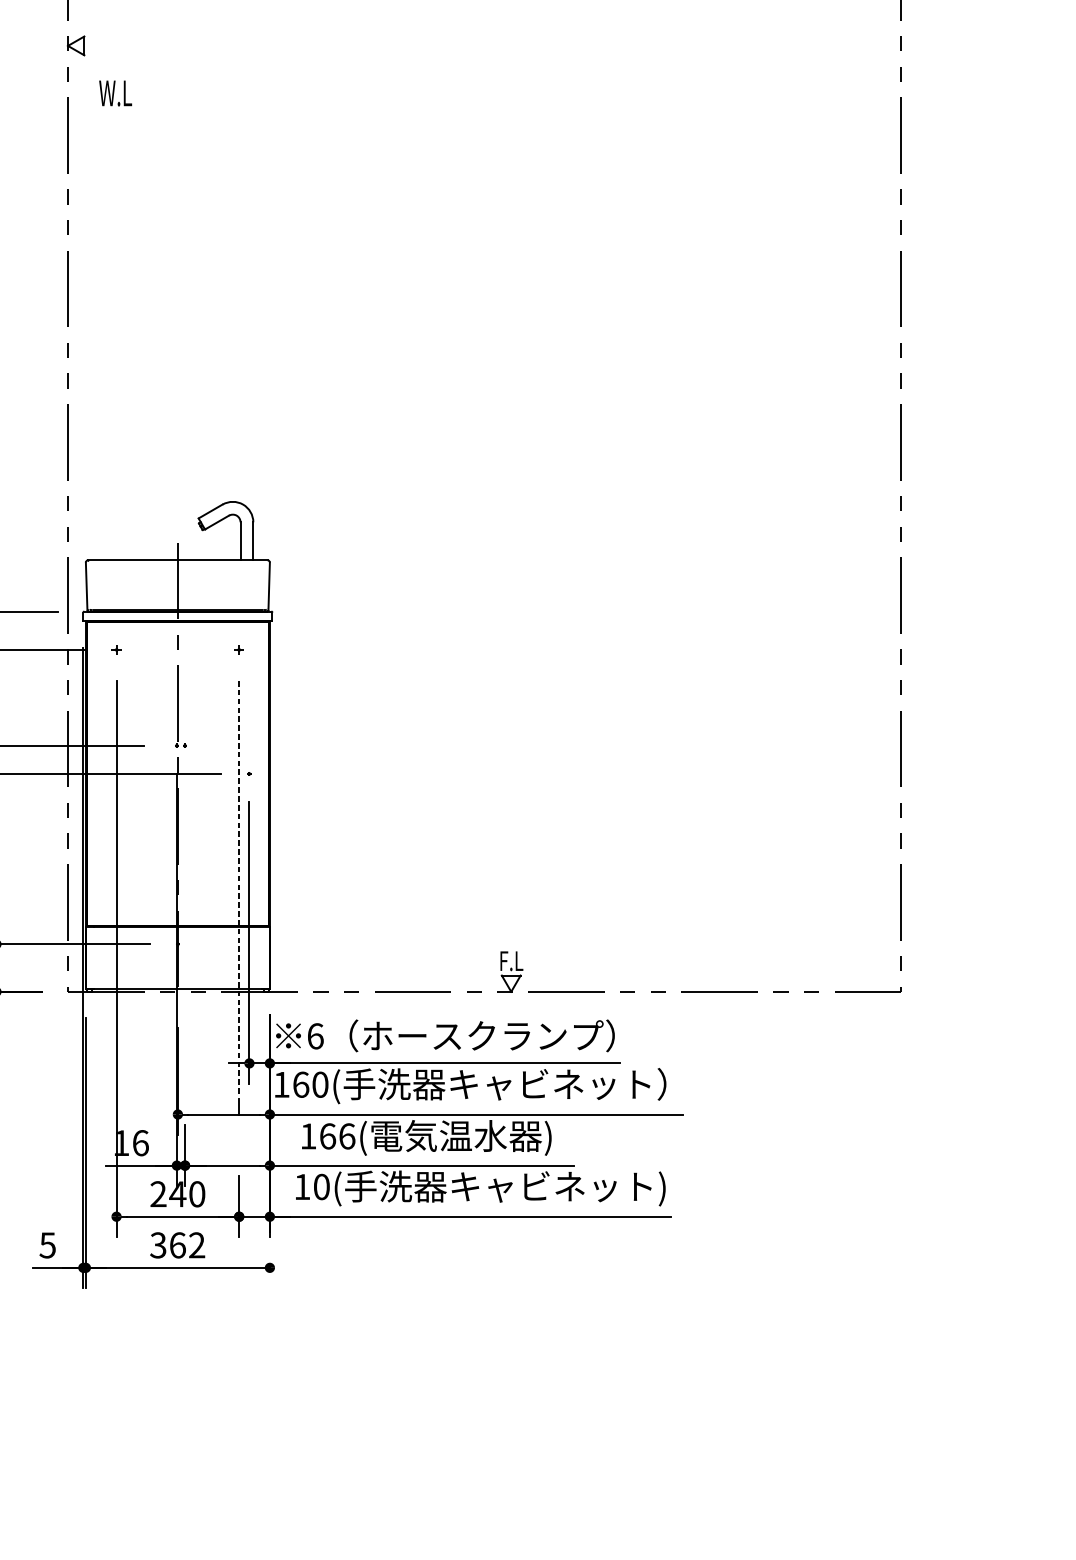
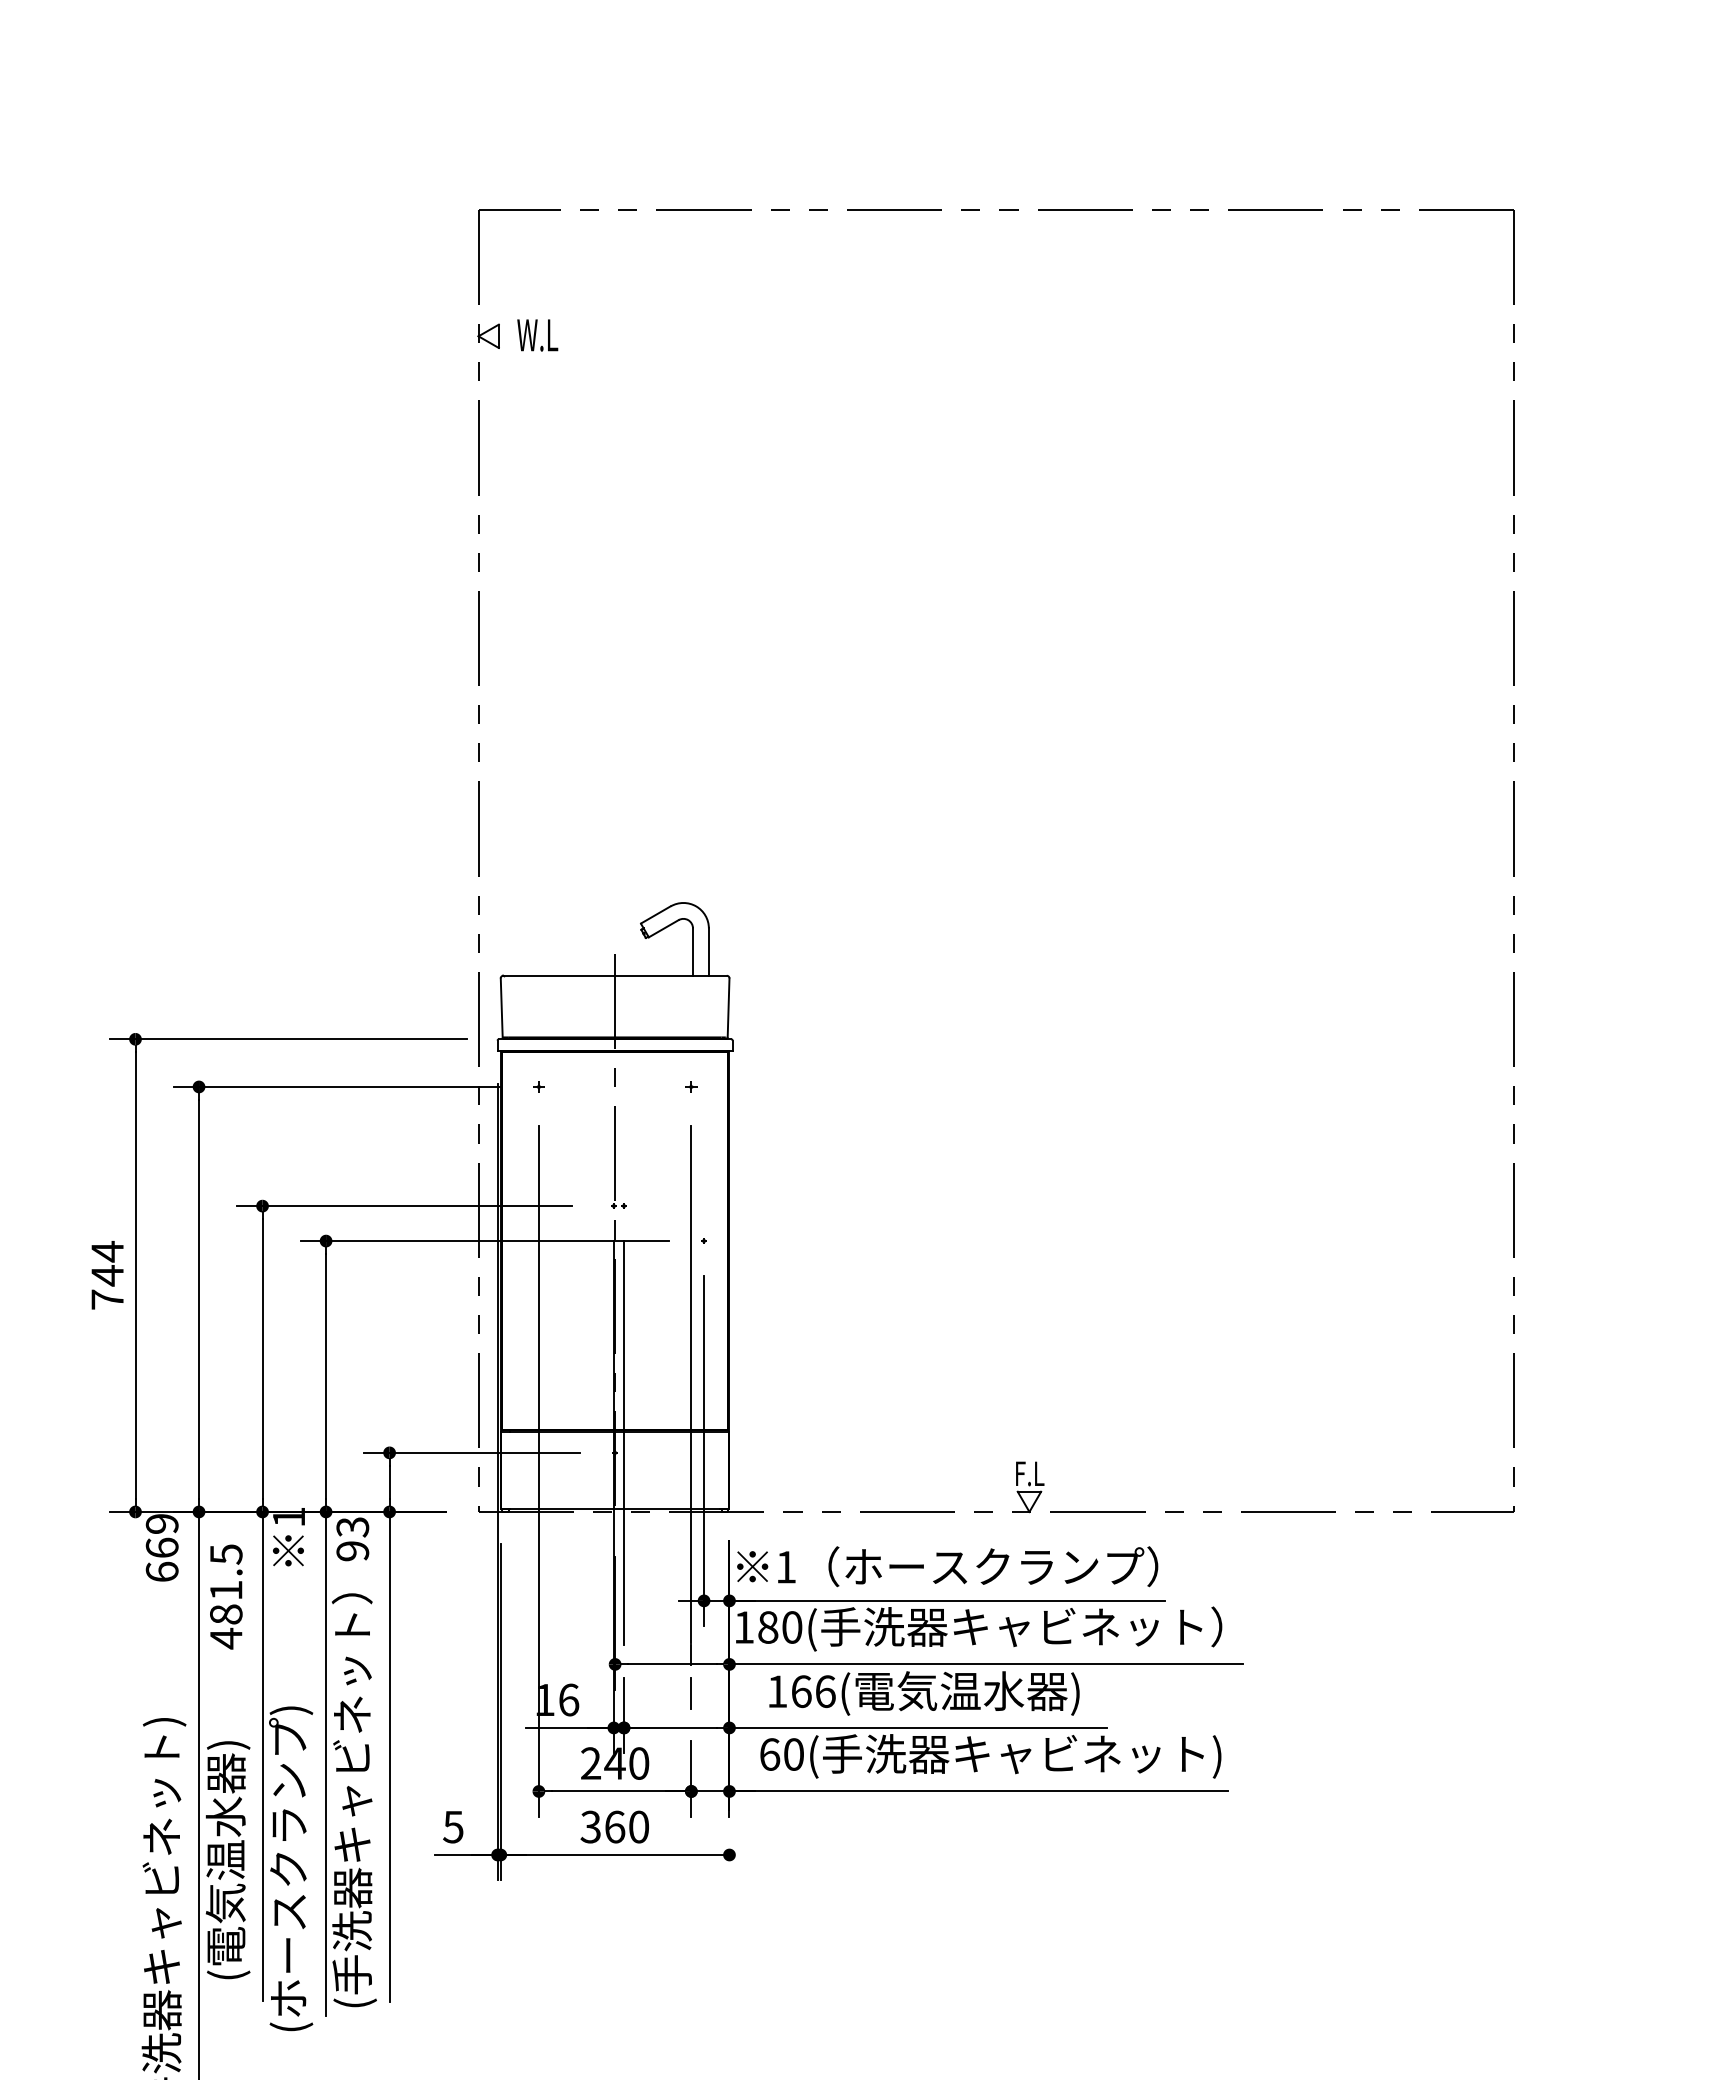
text: (115, 93) -> (537, 335), moved
line: (239, 889) -> (691, 1384), dashed -> solid
line: (185, 936) -> (624, 1443), added
text: (315, 1035) -> (786, 1566), 6 -> 1
text: (301, 1084) -> (768, 1627), 160( -> 180(
line: (239, 1137) -> (691, 1692), added
text: (302, 1186) -> (770, 1754), 10( -> 60(
text: (196, 1244) -> (638, 1826), 362 -> 360

